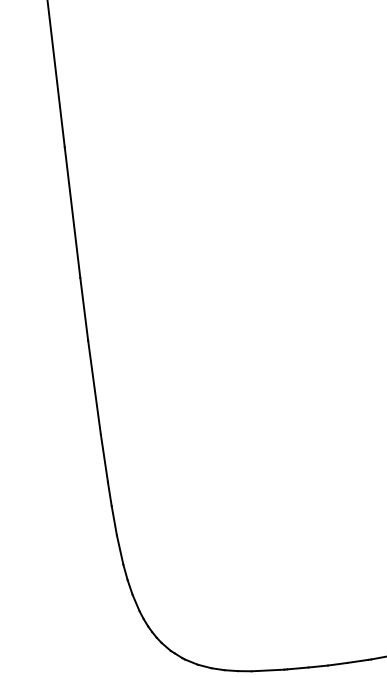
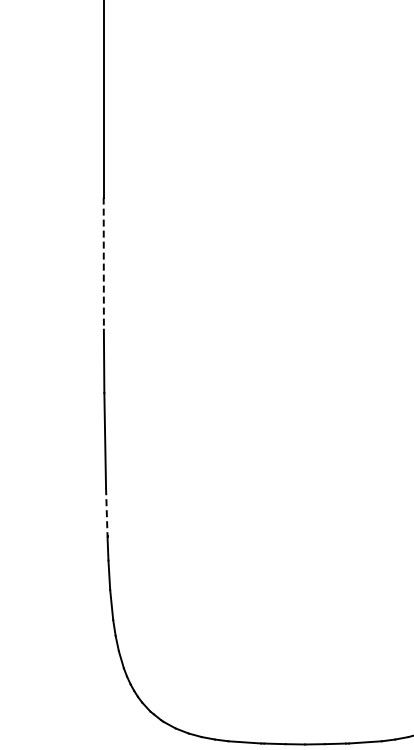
line: (72, 213) -> (103, 264), solid -> dashed
line: (104, 458) -> (106, 512), solid -> dashed

